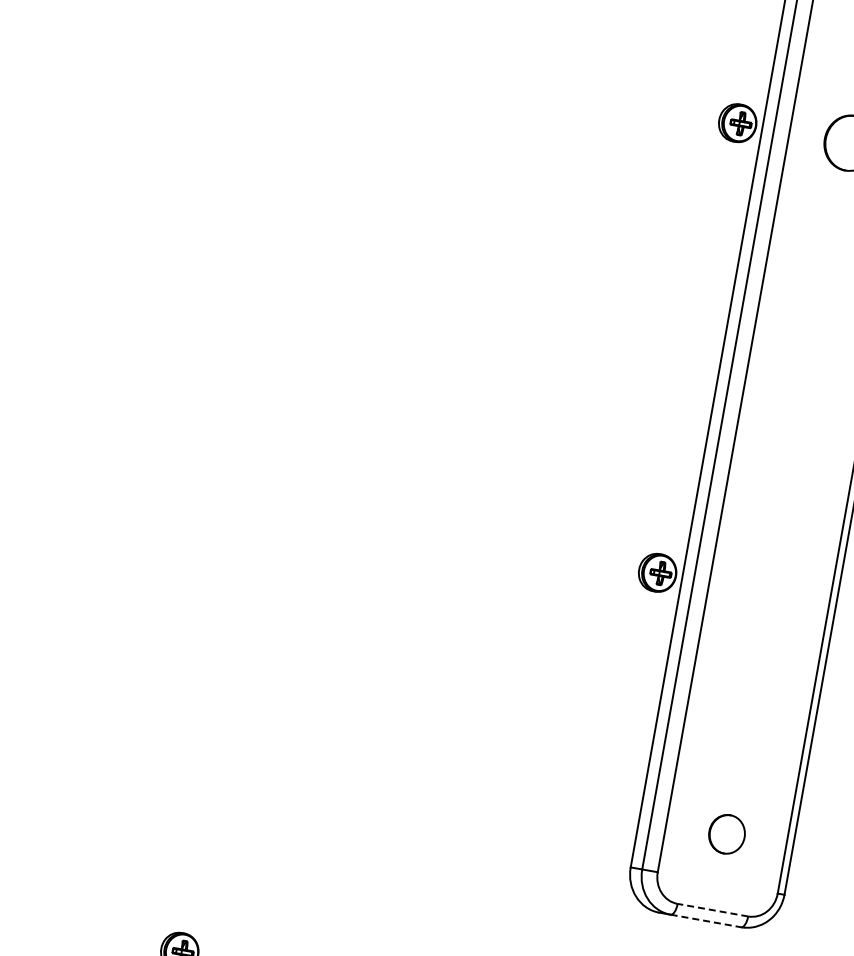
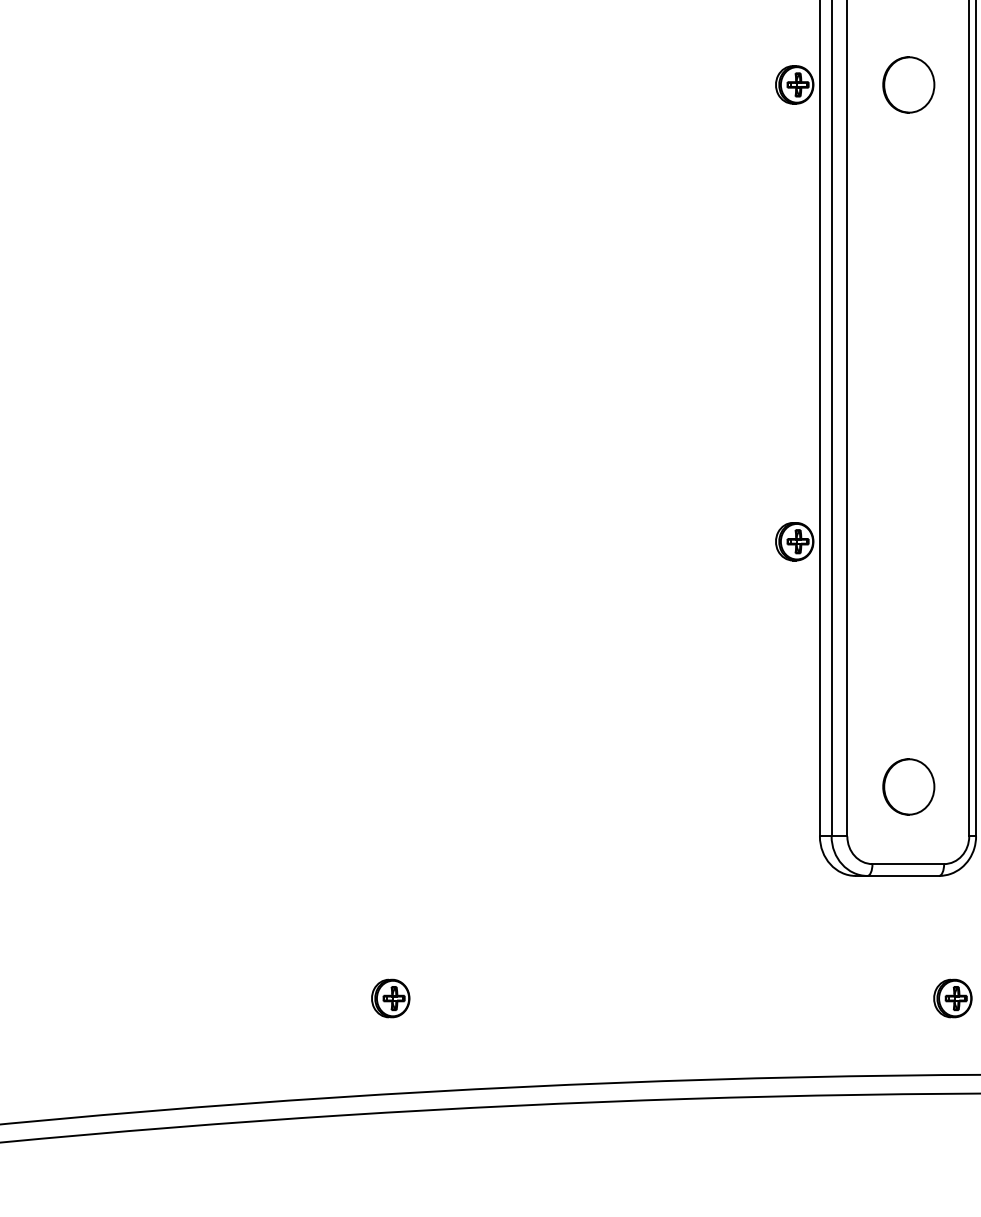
part: (726, 833) -> (908, 786), size x1.43
line: (713, 910) -> (908, 864), dashed -> solid
line: (706, 920) -> (903, 875), dashed -> solid

